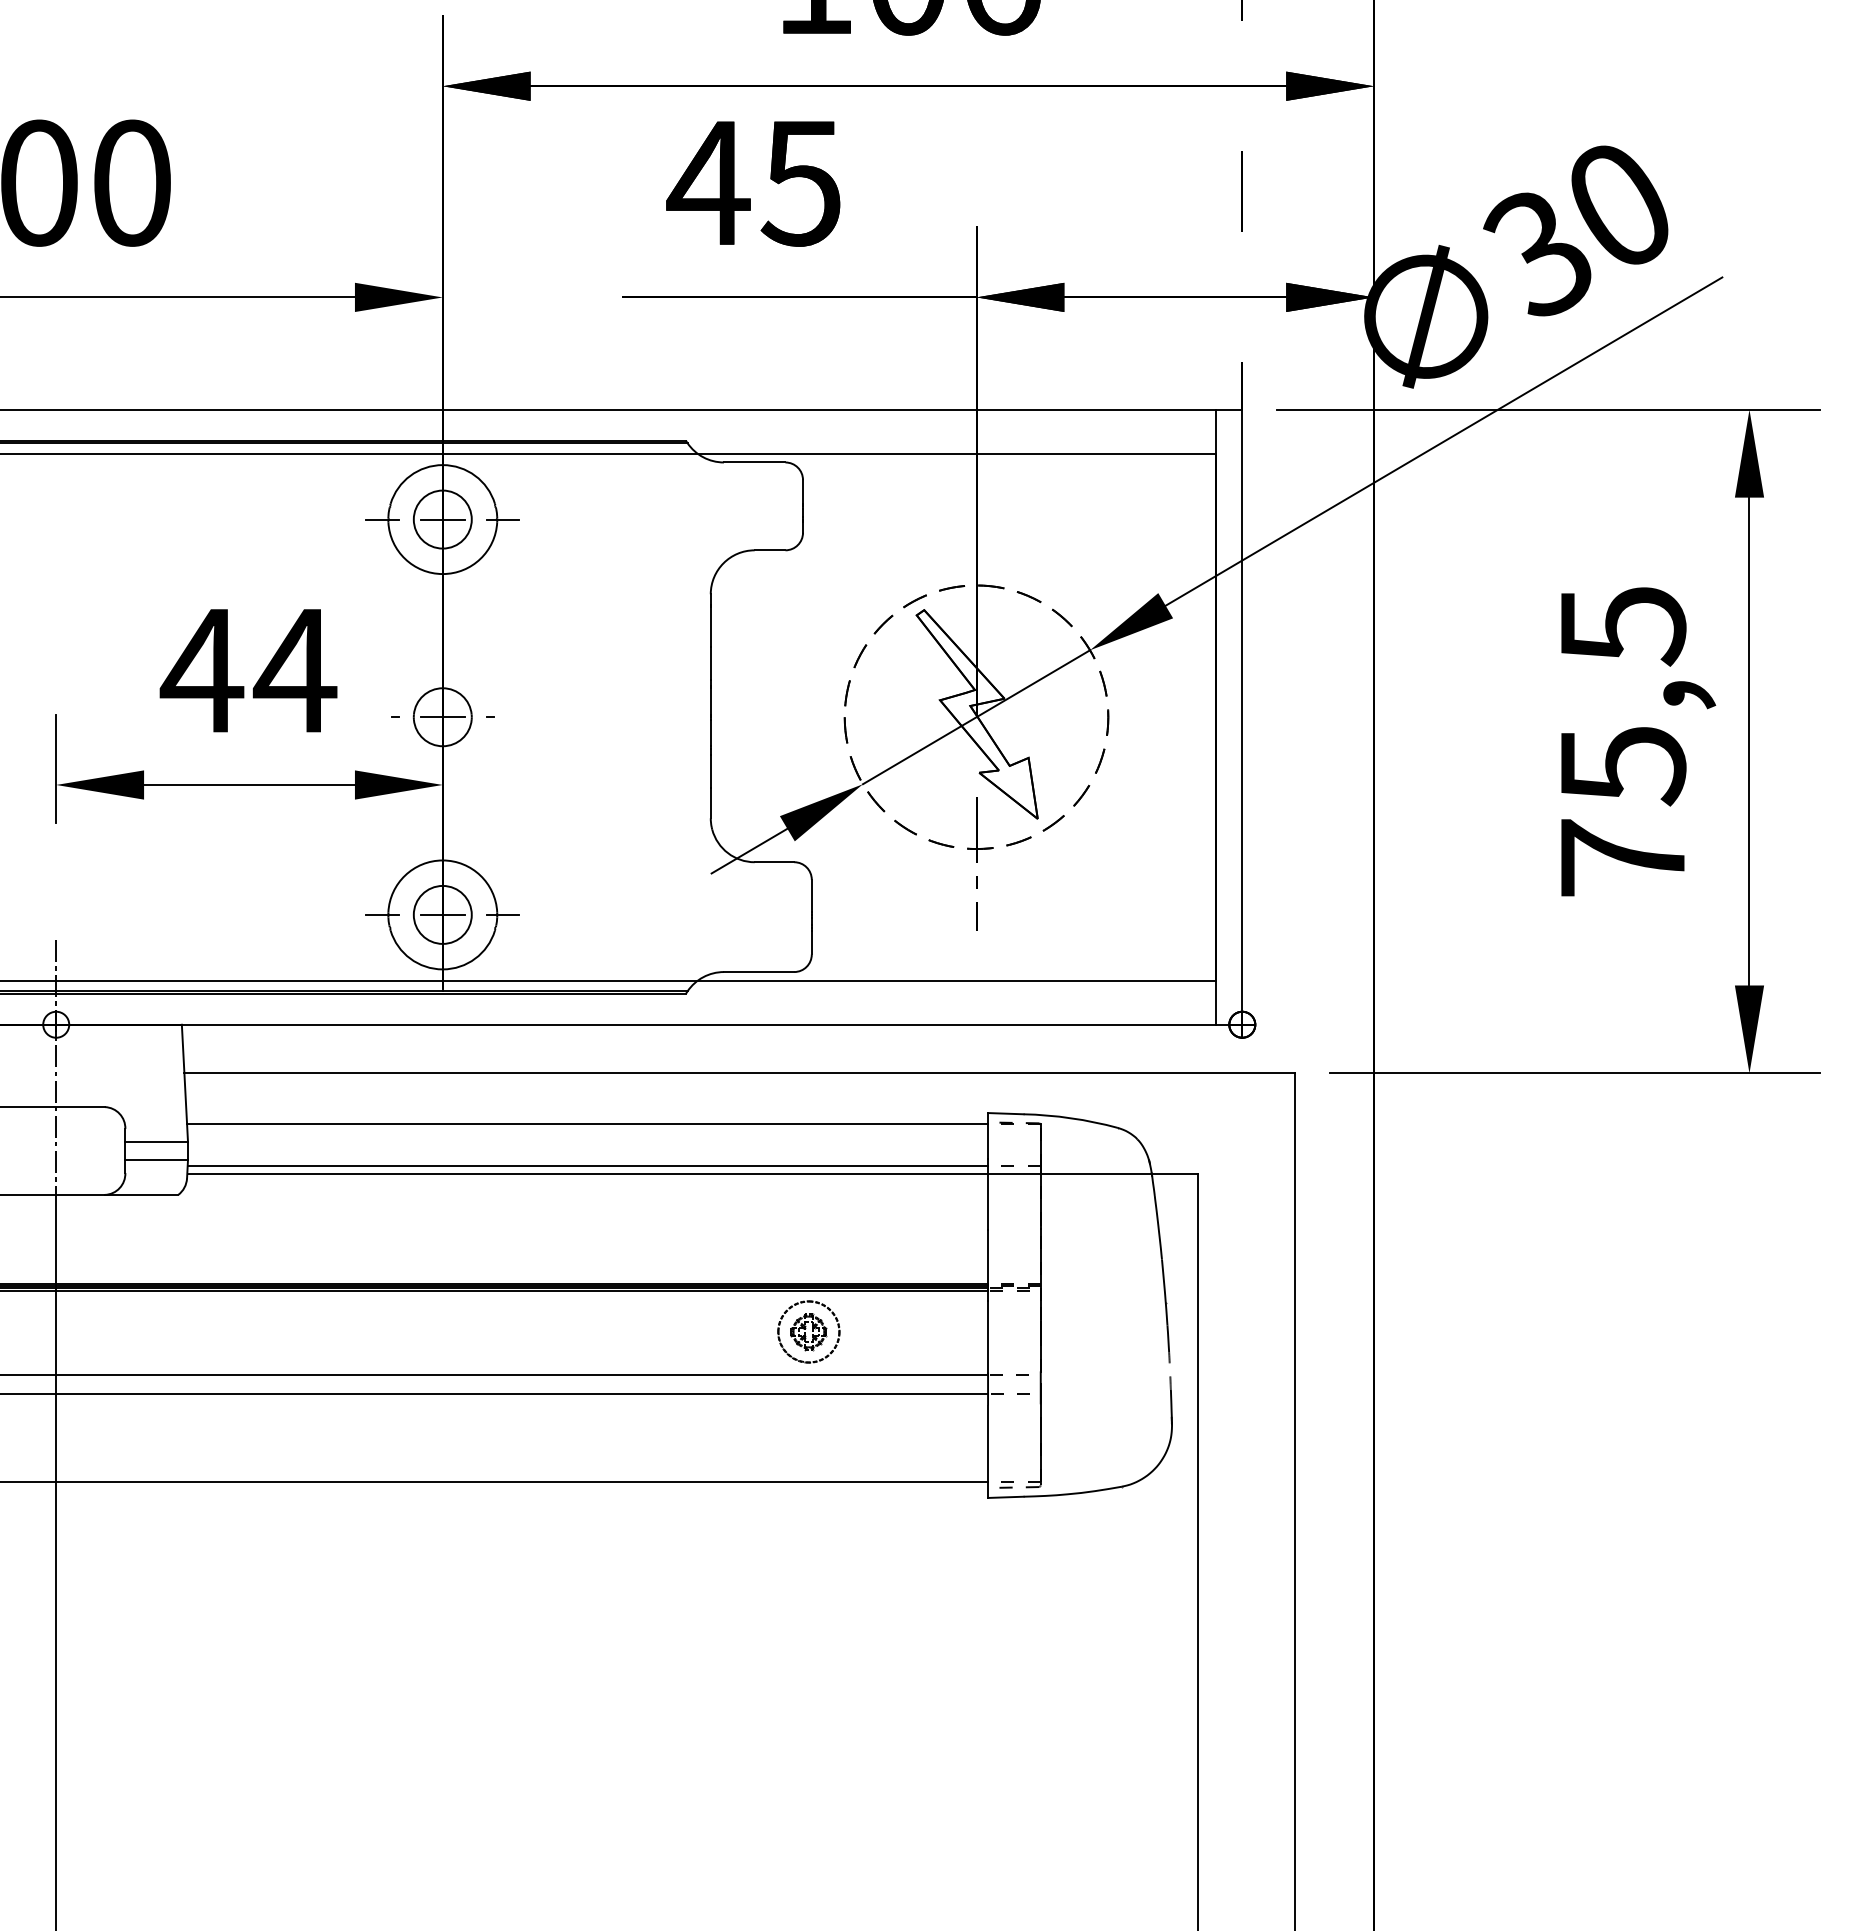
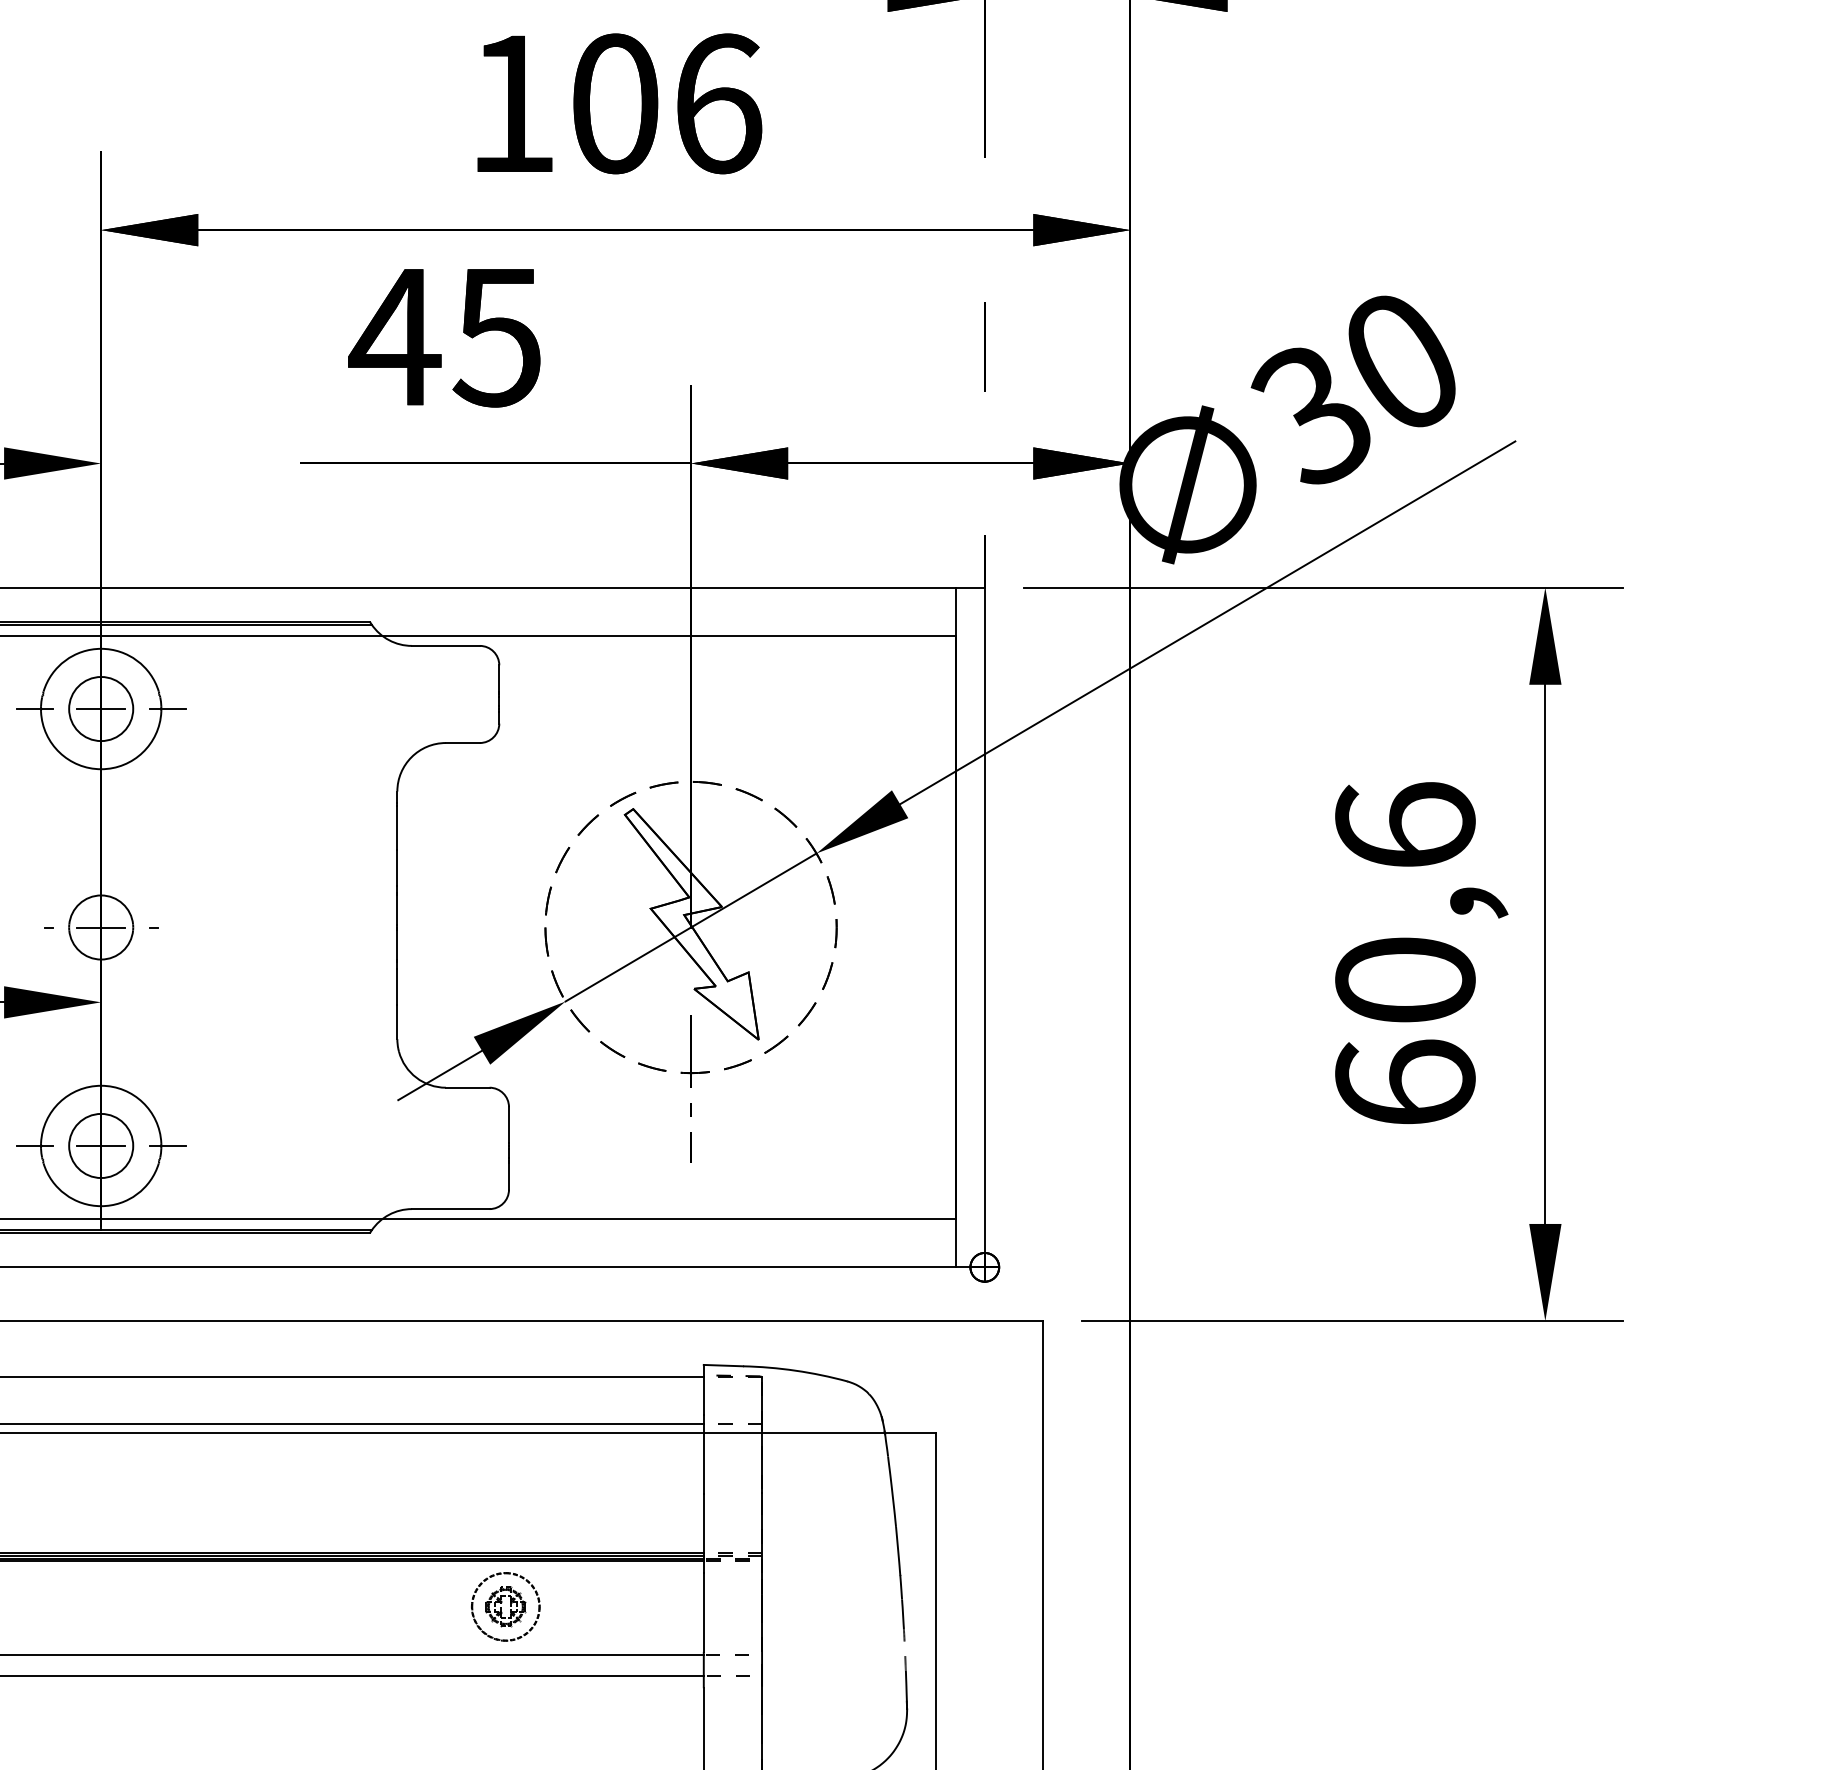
text: (1622, 740) -> (1404, 953), 75,5 -> 60,6

